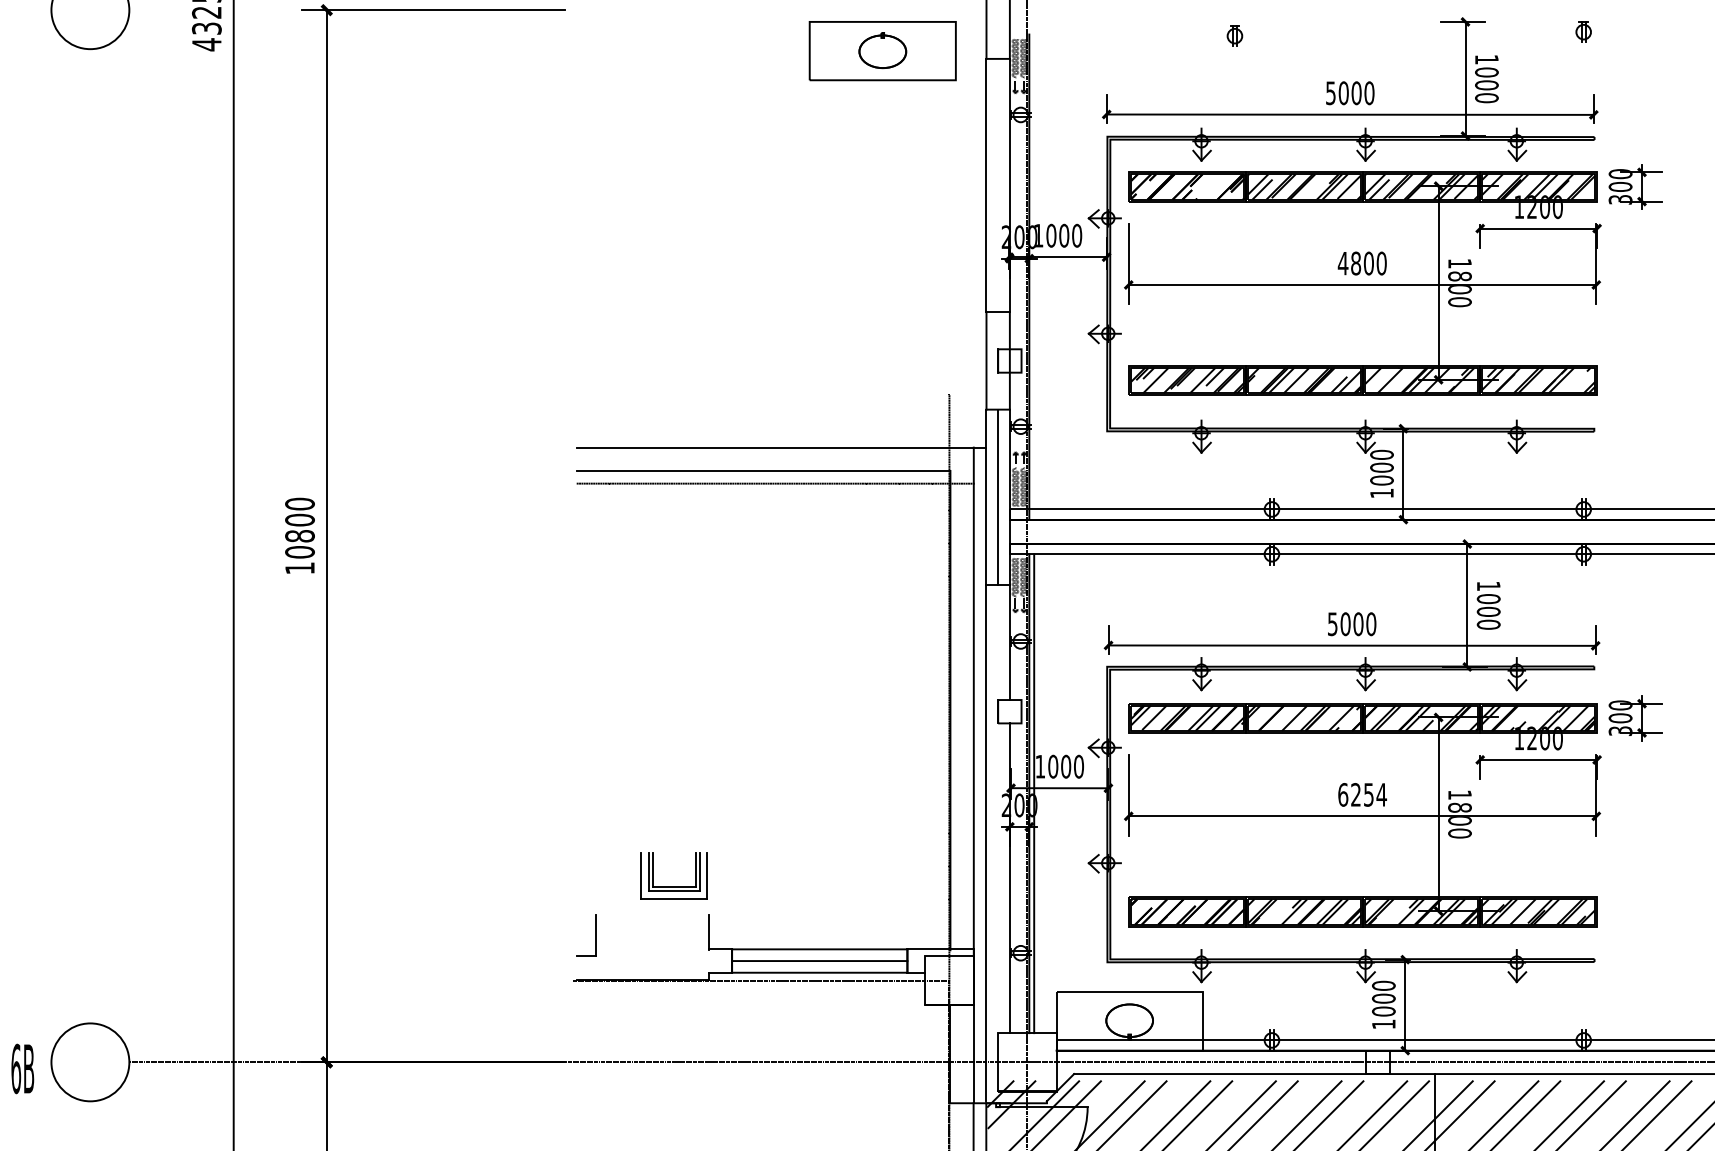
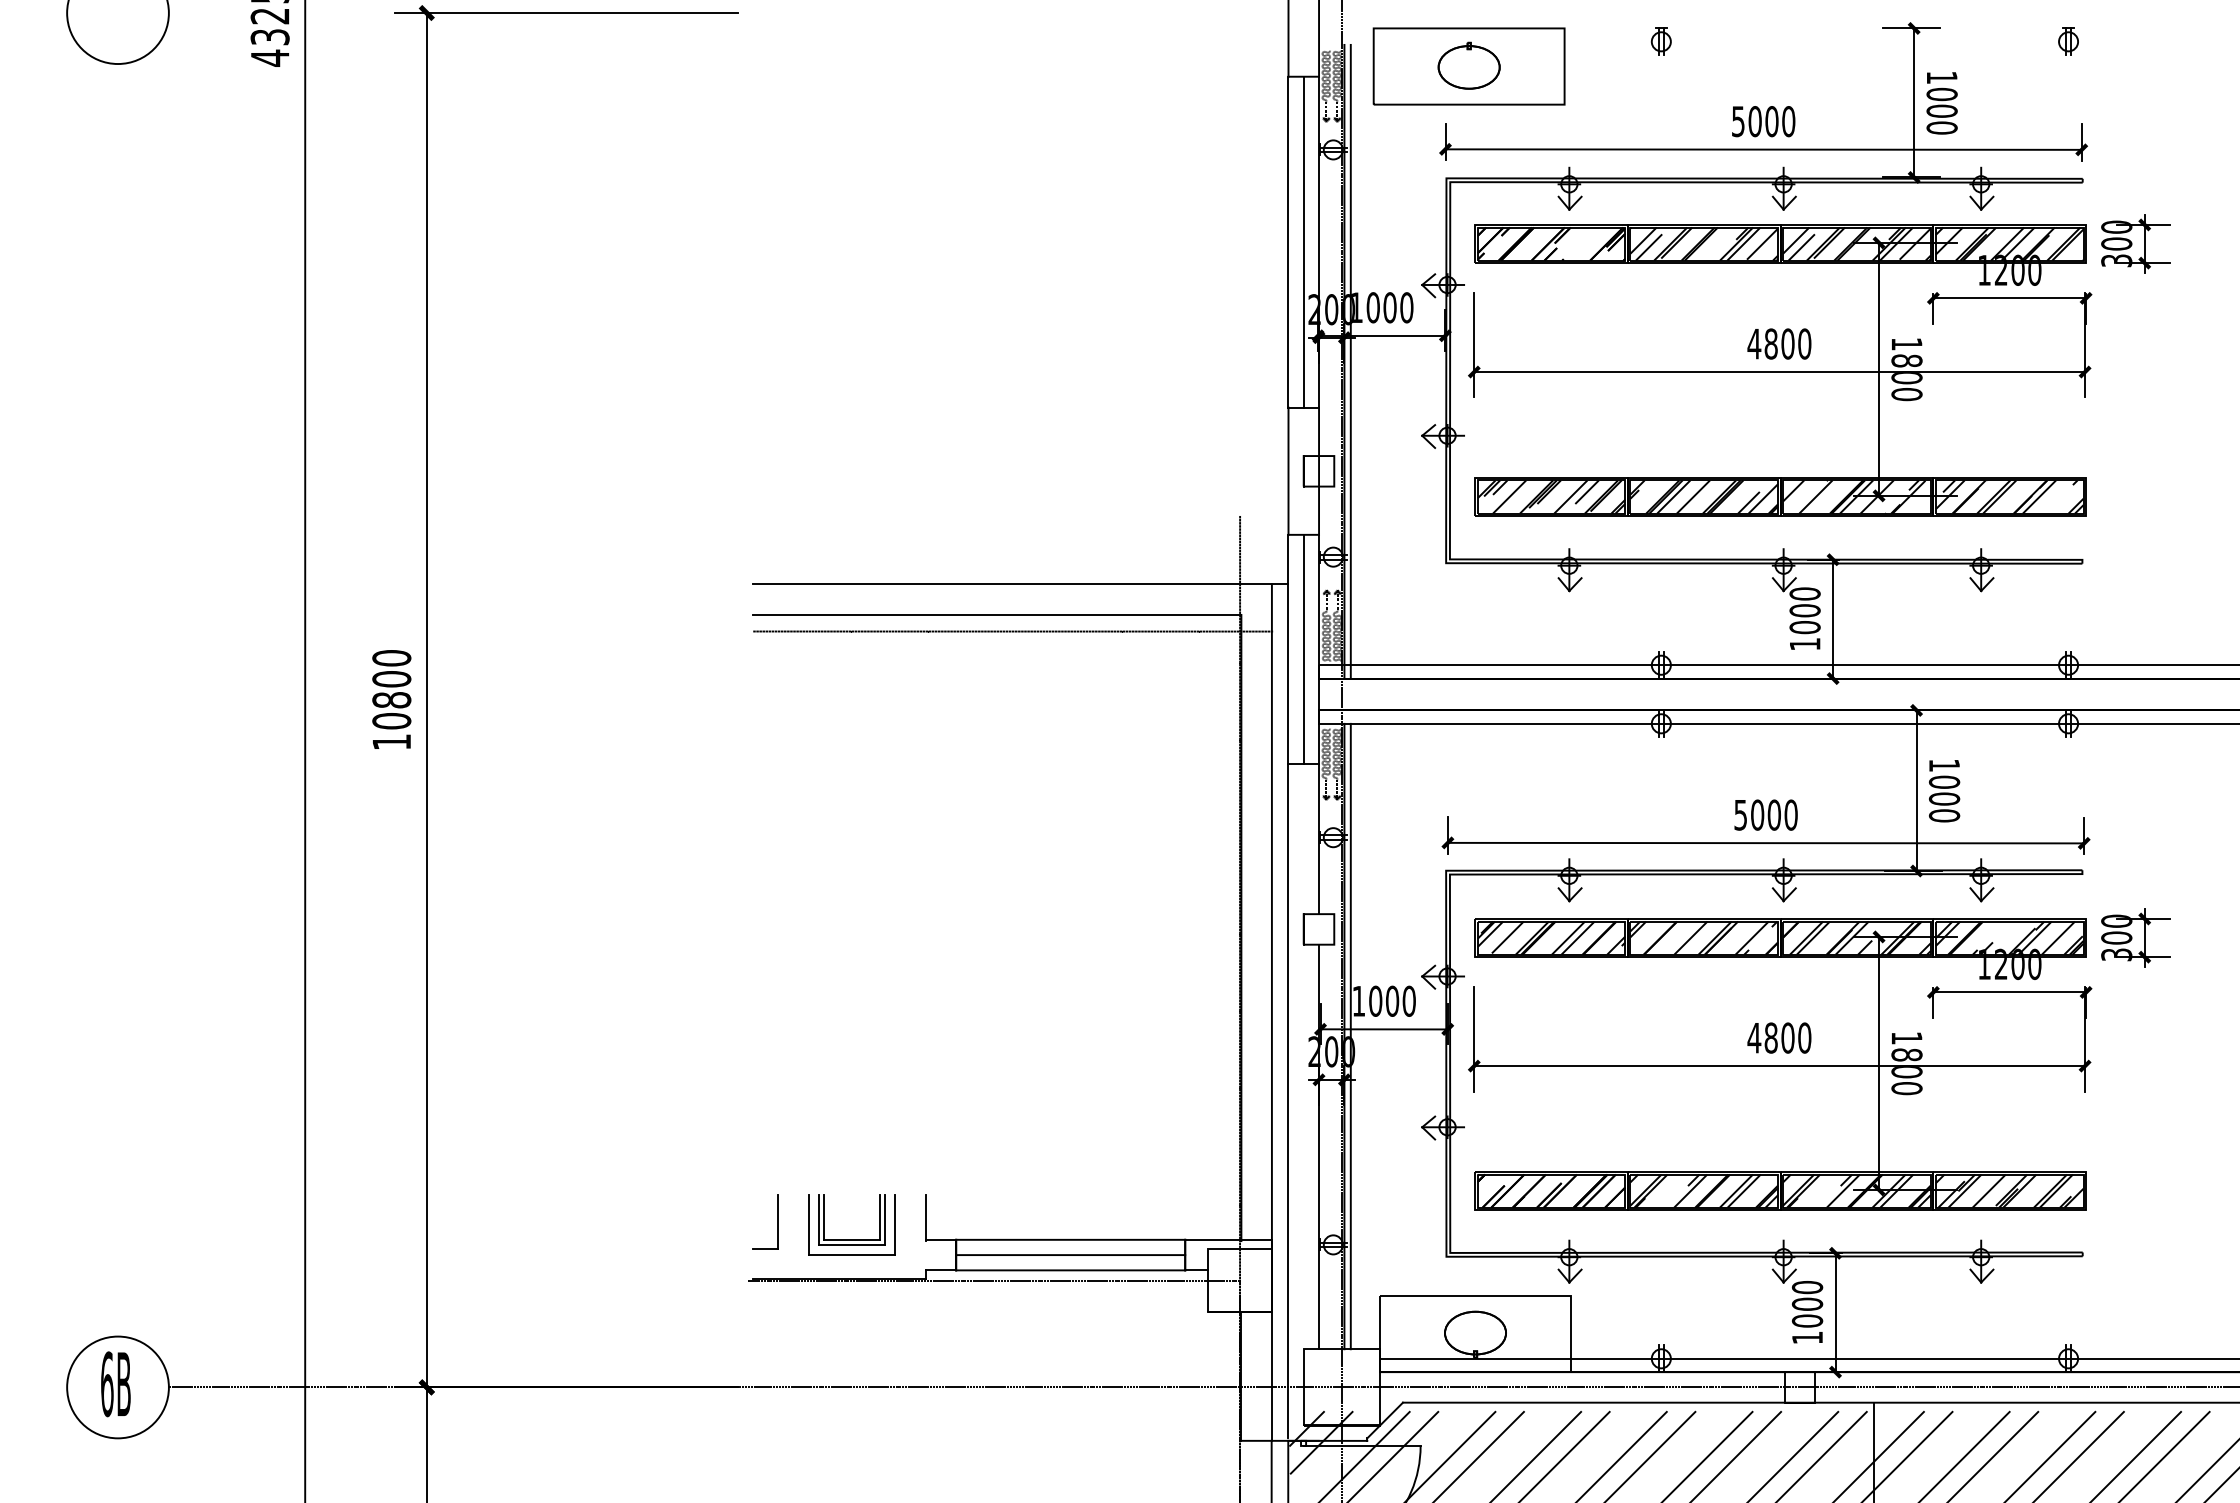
part: (1234, 35) -> (1660, 40), moved
part: (882, 51) -> (1468, 67), moved
line: (998, 185) -> (1304, 242), added
line: (1034, 276) -> (1351, 360), added
text: (1362, 794) -> (1779, 1037), 6254 -> 4800
part: (673, 886) -> (850, 1238), moved
text: (22, 1068) -> (115, 1383), moved

